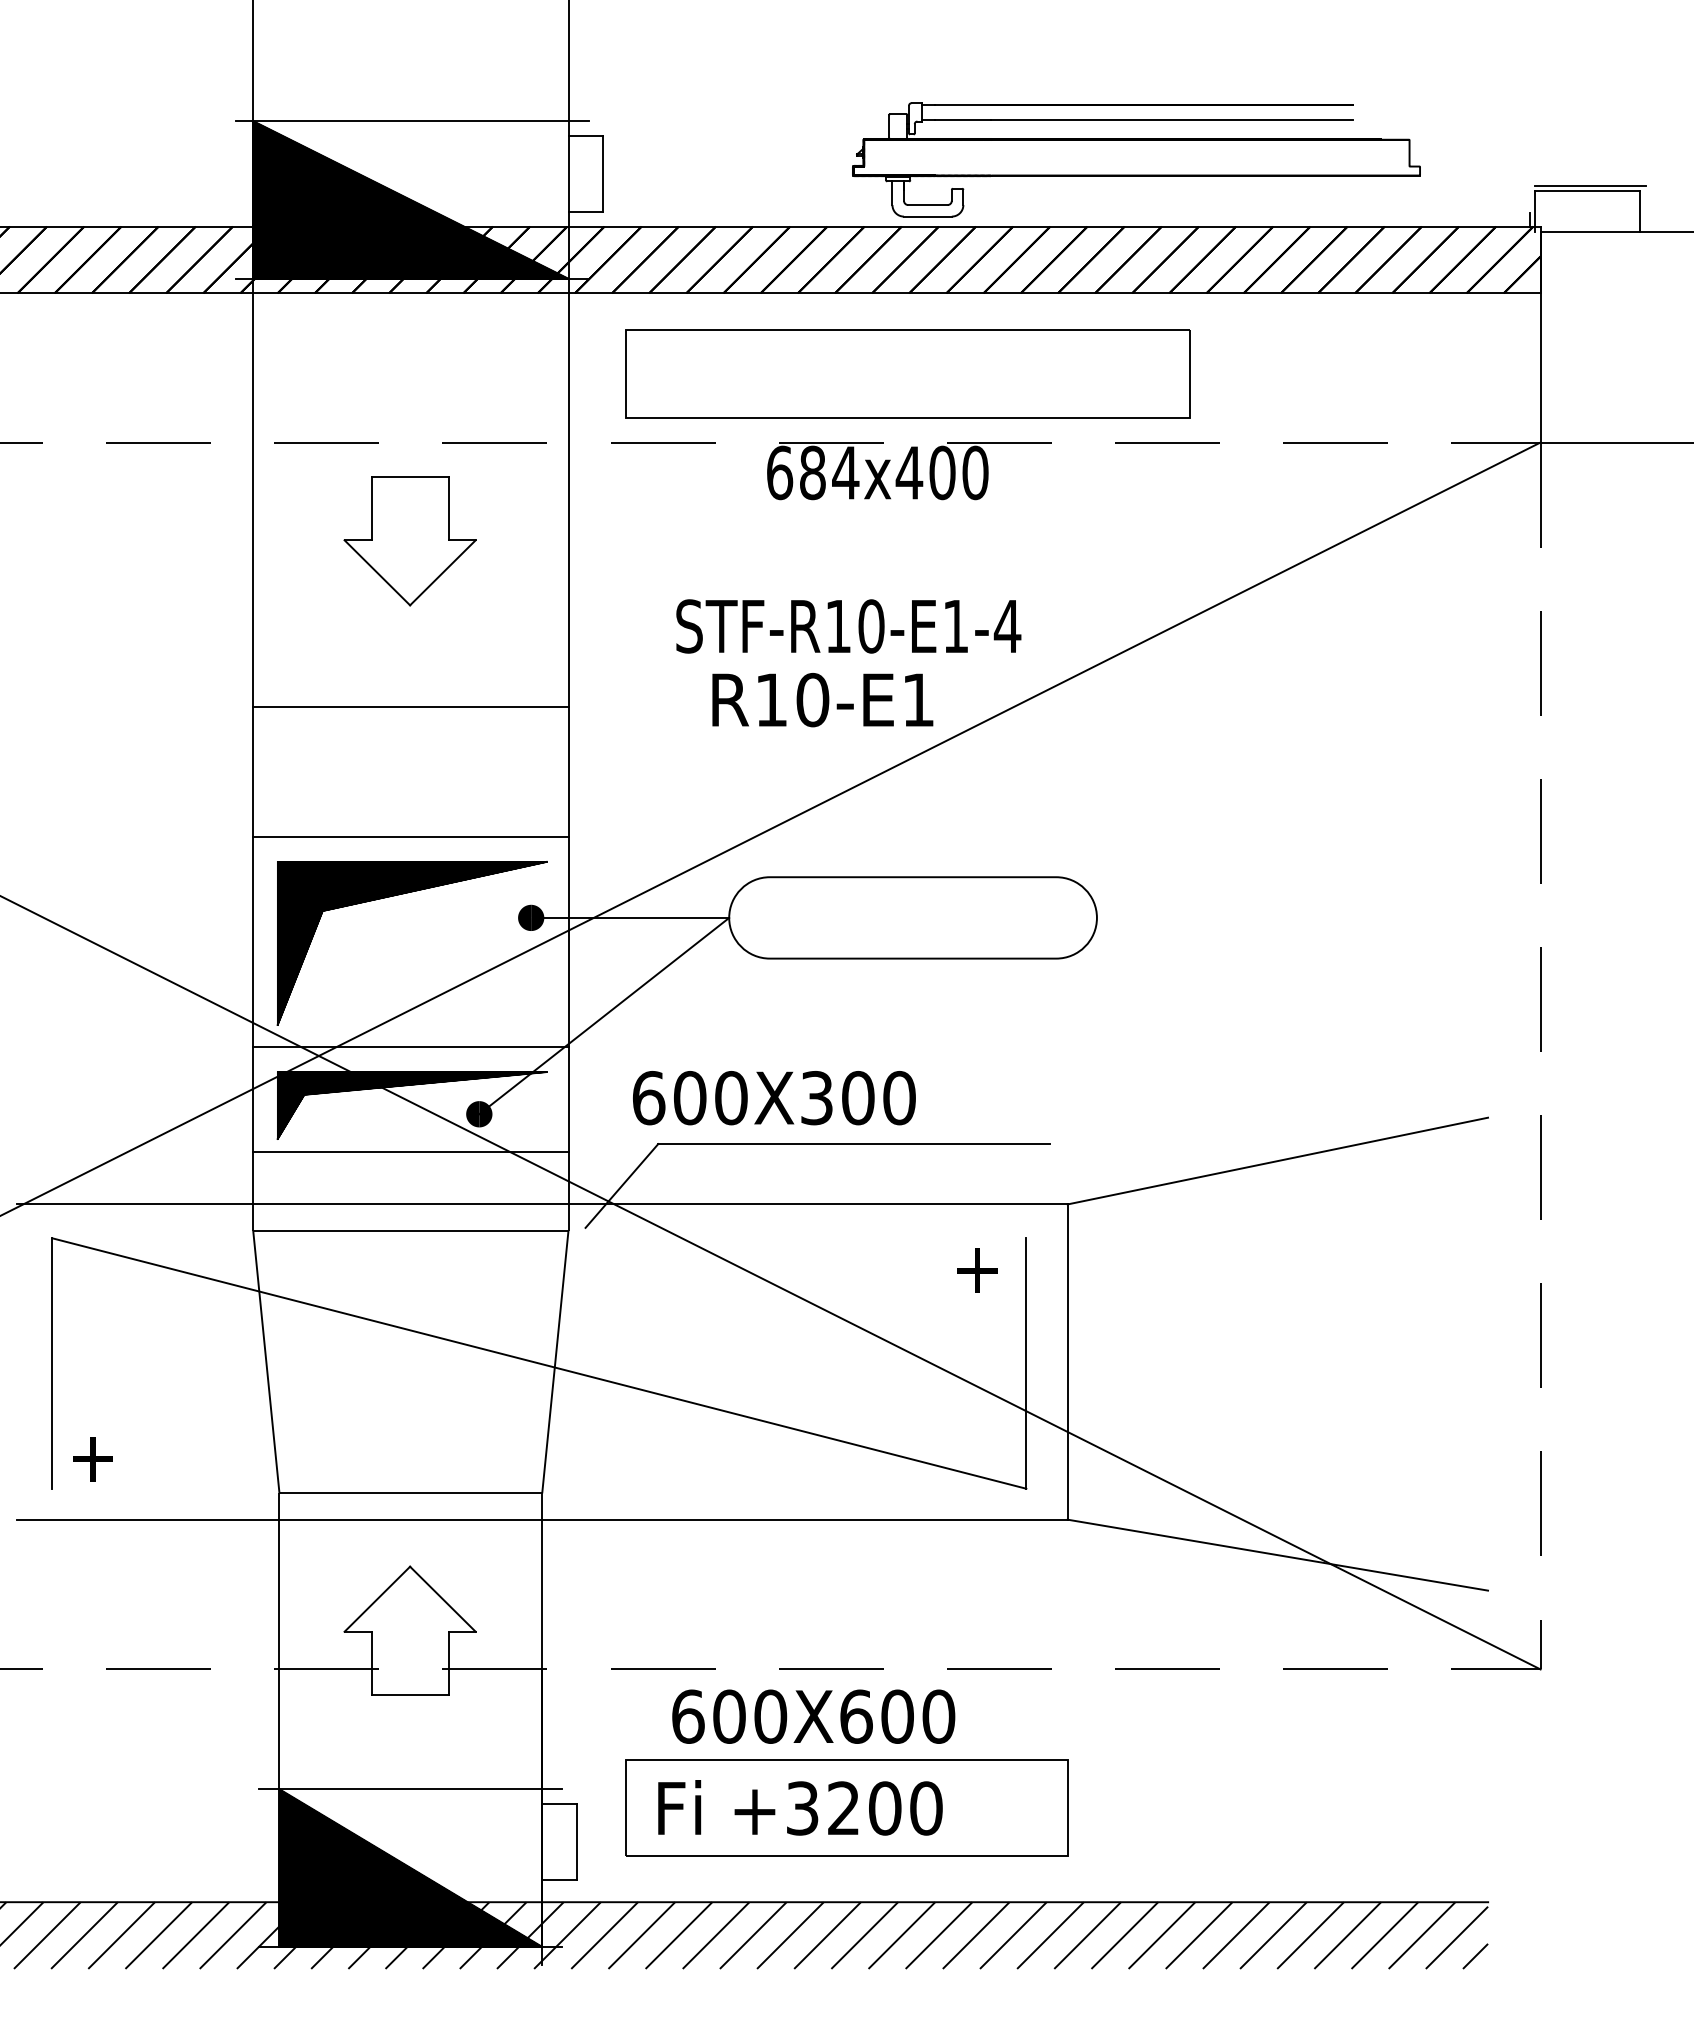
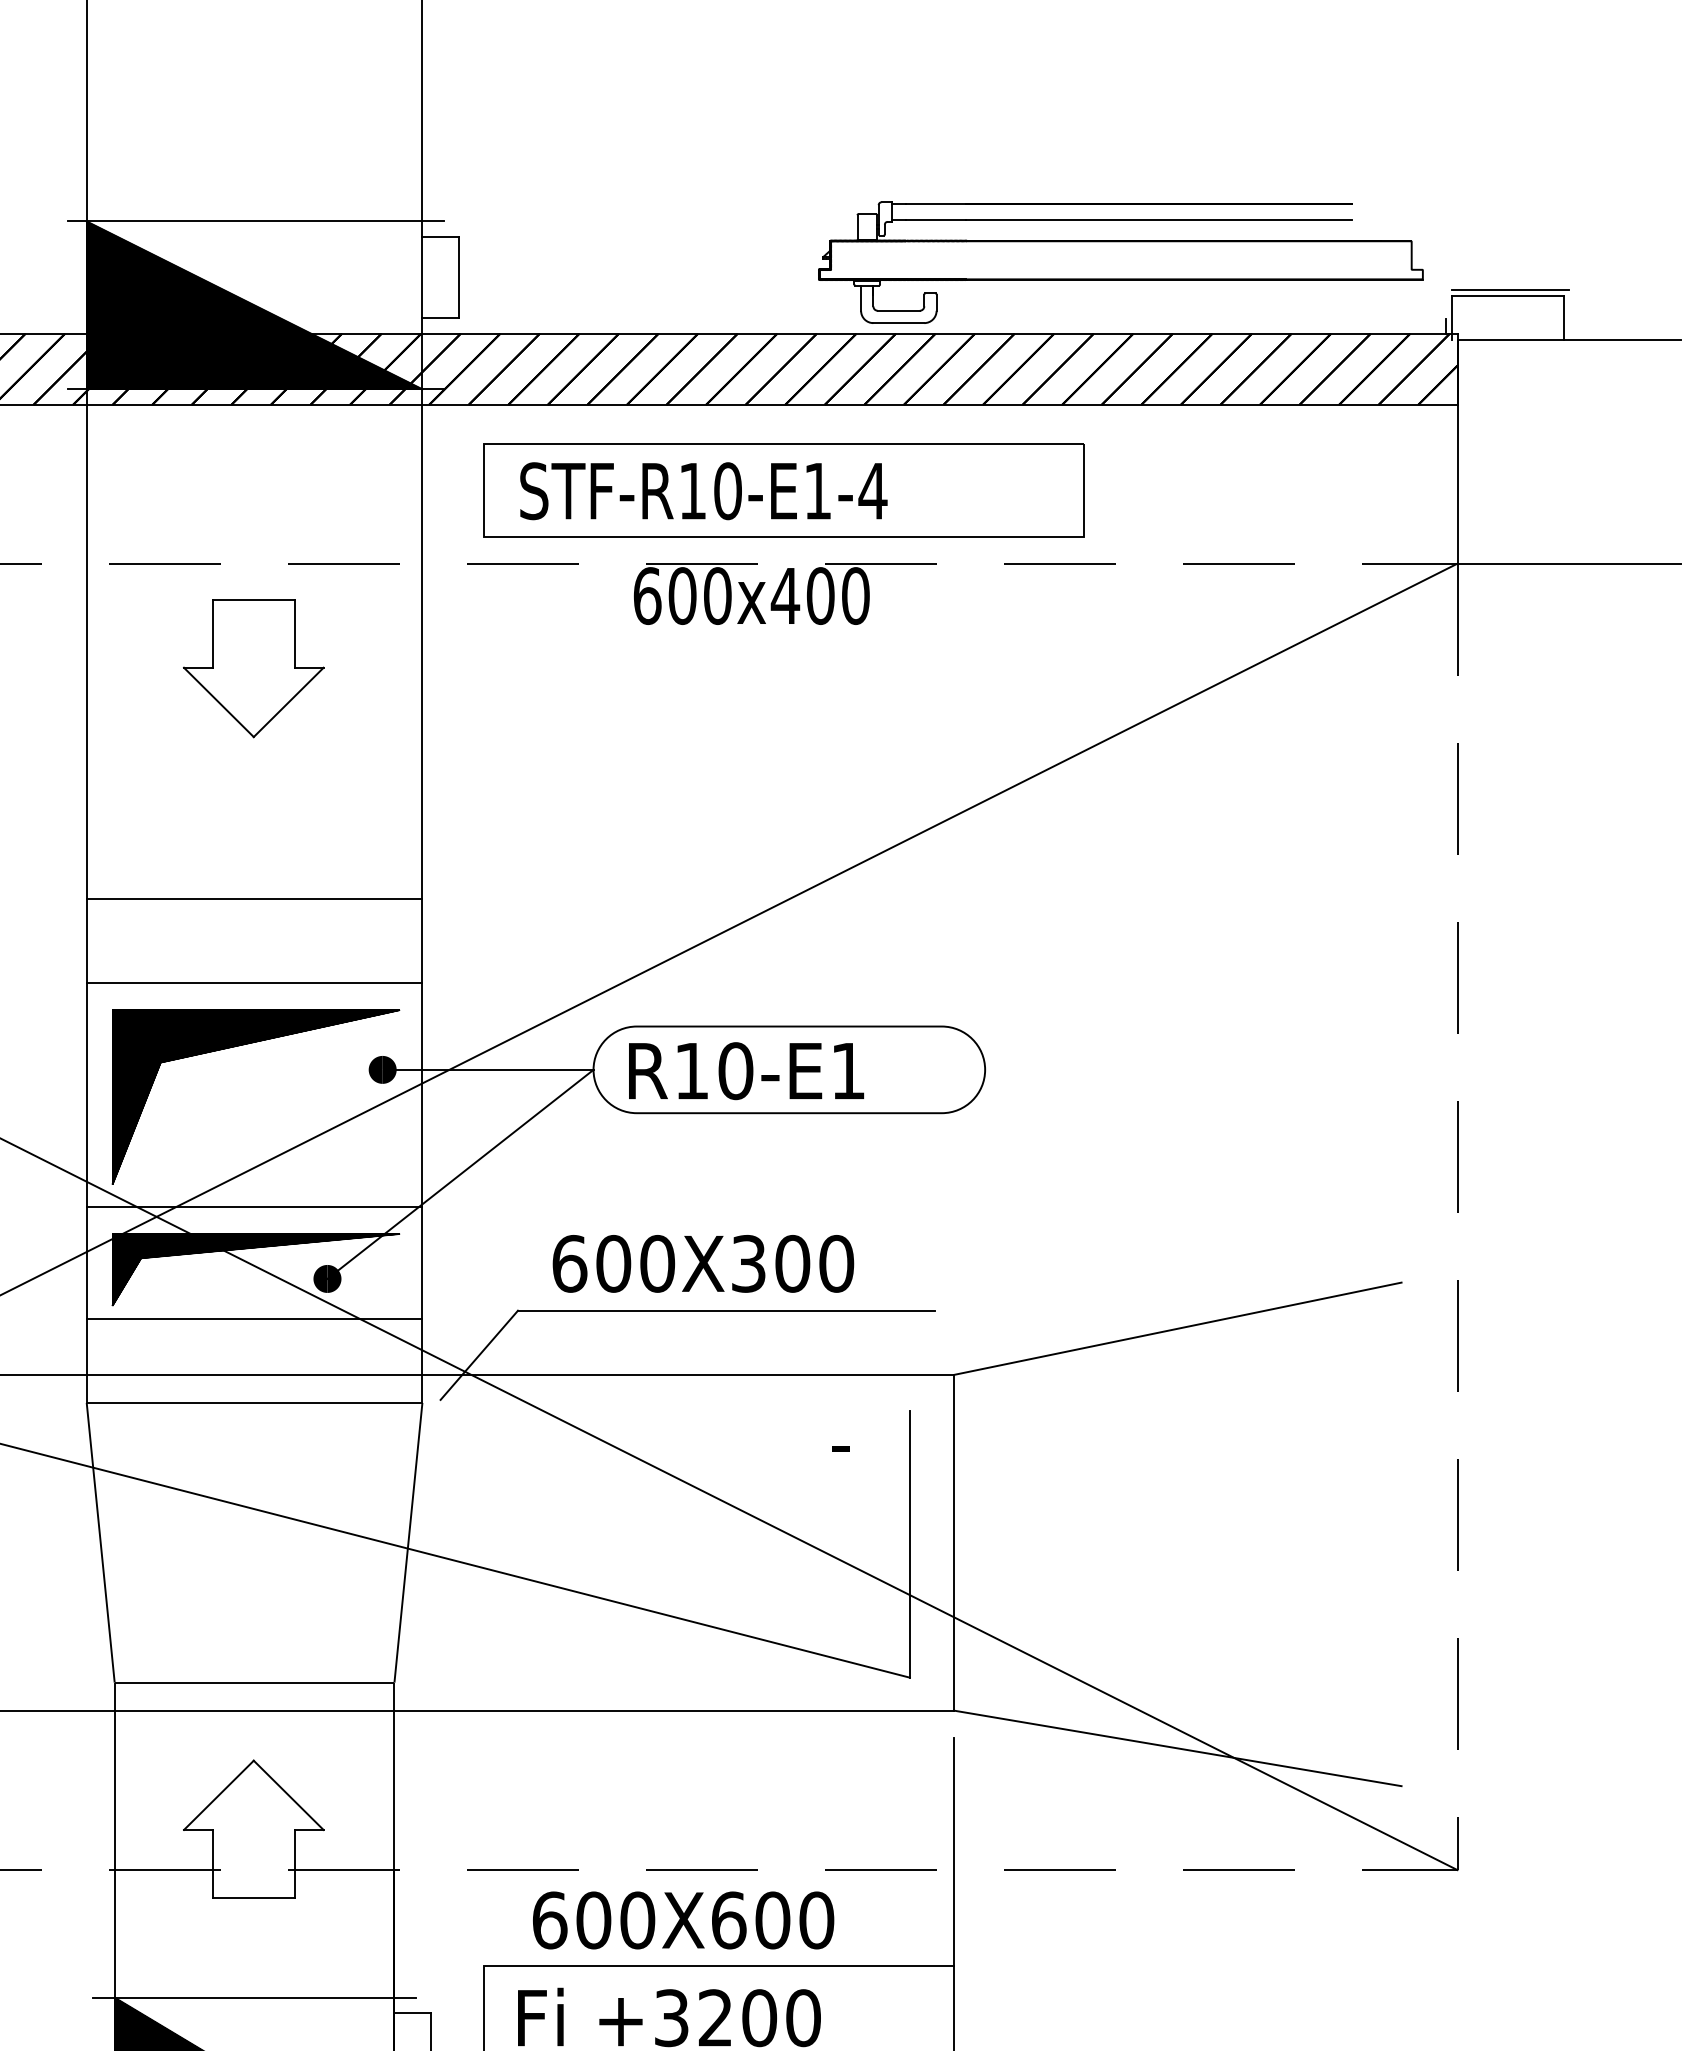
part: (1136, 159) -> (1120, 262), moved
text: (829, 472) -> (700, 595), 684x400 -> 600x400
text: (848, 626) -> (703, 491), moved
text: (822, 700) -> (746, 1071), moved
line: (410, 706) -> (254, 899), moved
text: (774, 1098) -> (703, 1264), moved
text: (975, 1270) -> (855, 1445), + -> -
line: (1067, 1652) -> (953, 1852), added

